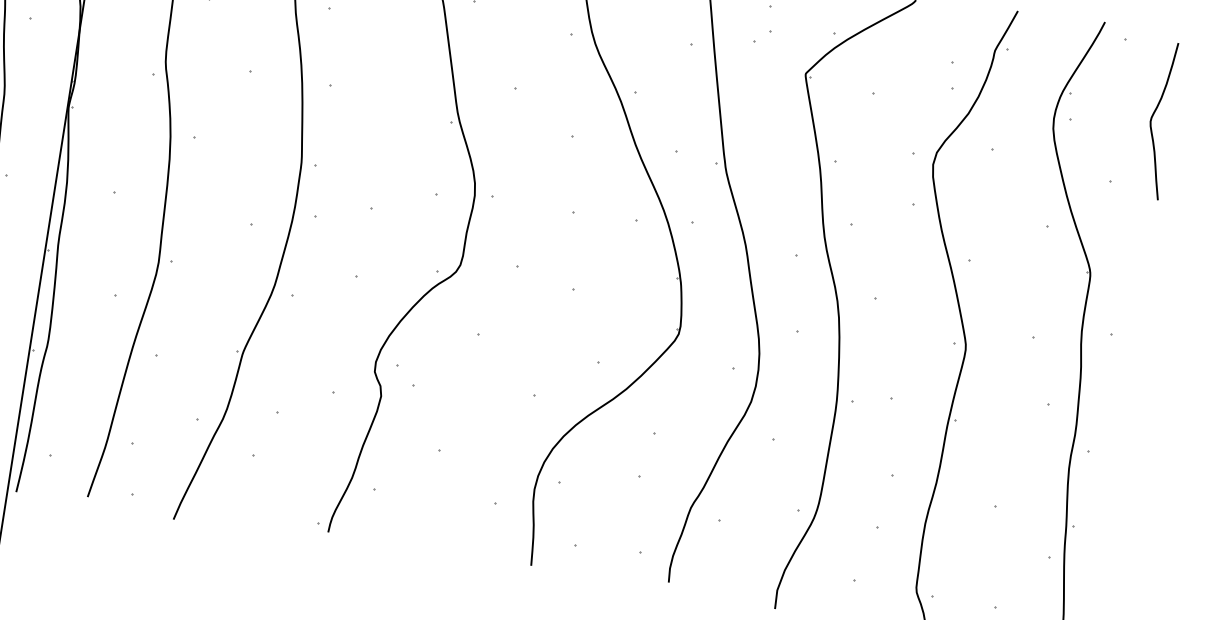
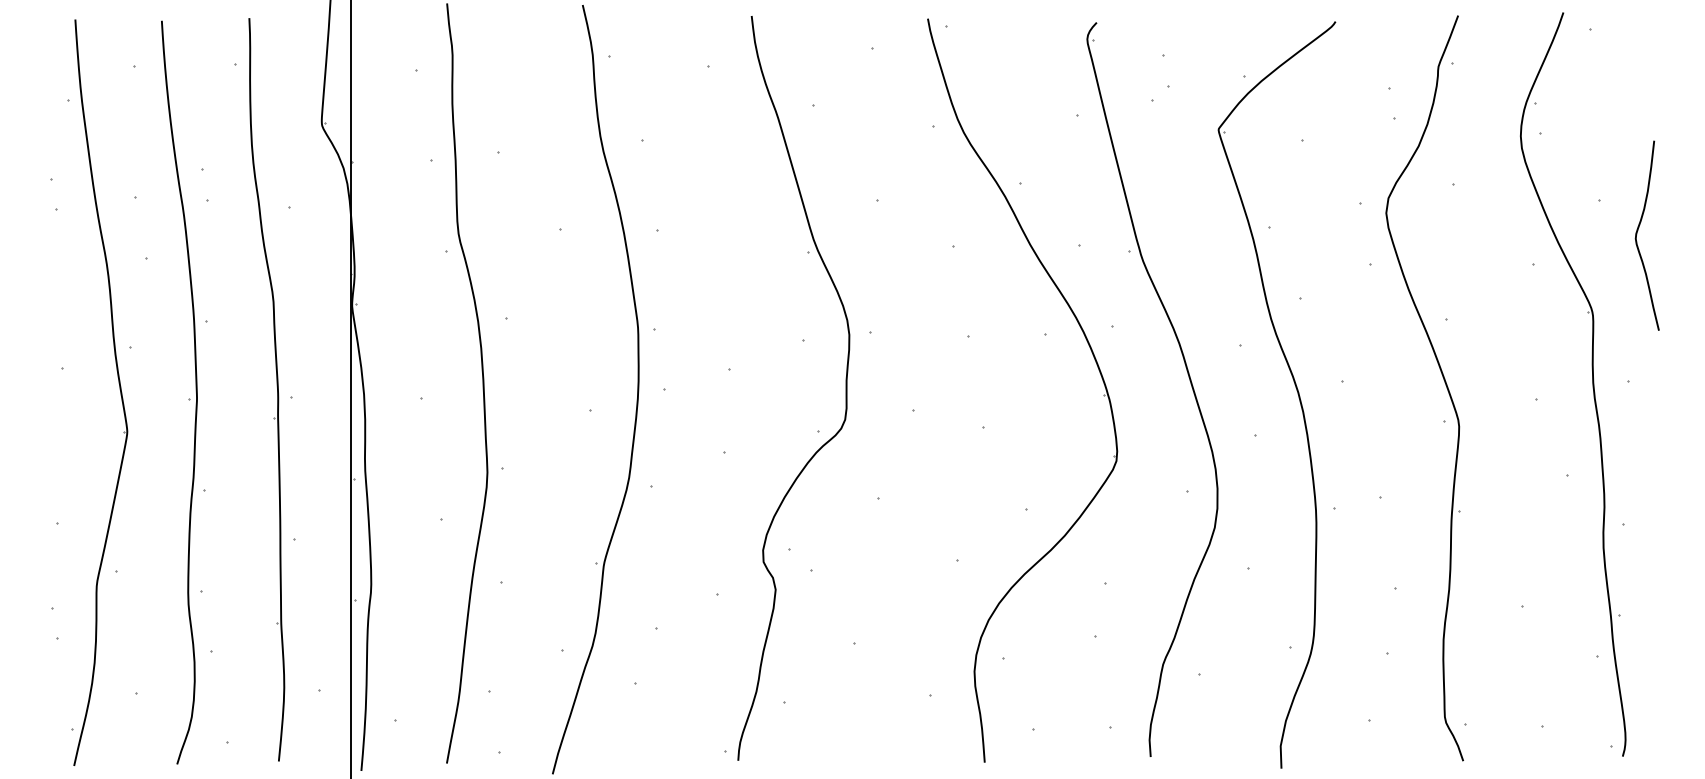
curve: (1152, 118) -> (1637, 234), moved

